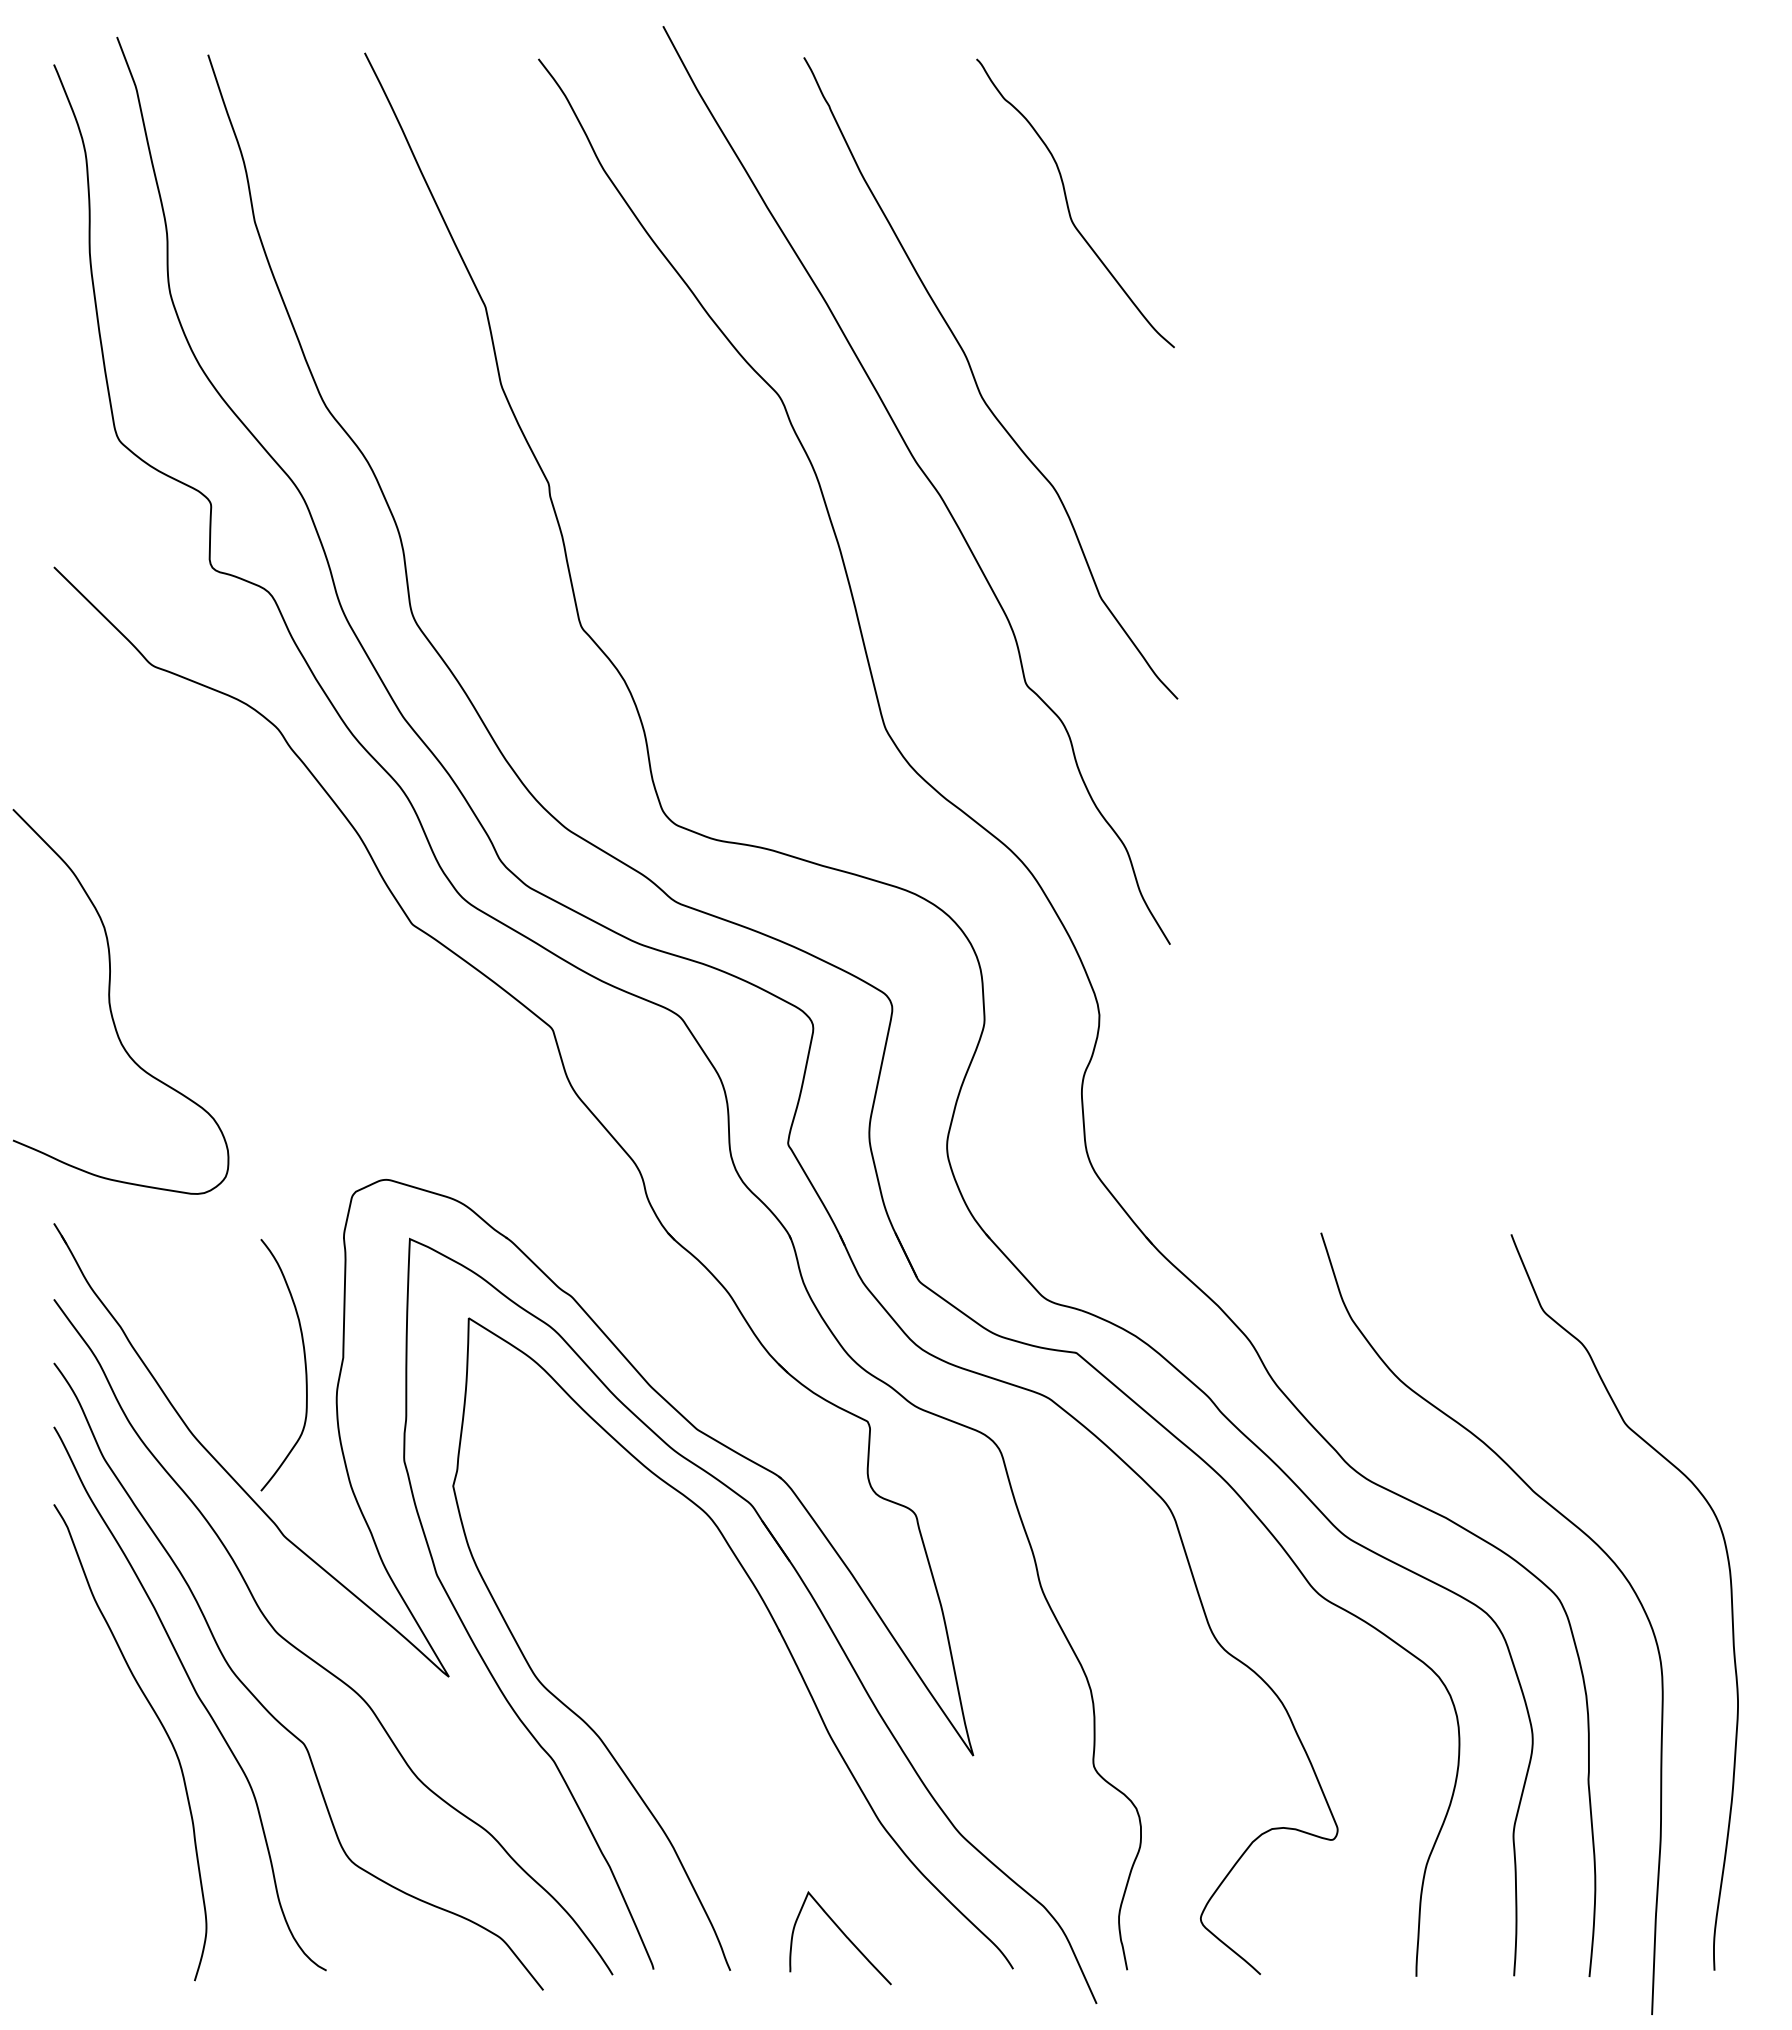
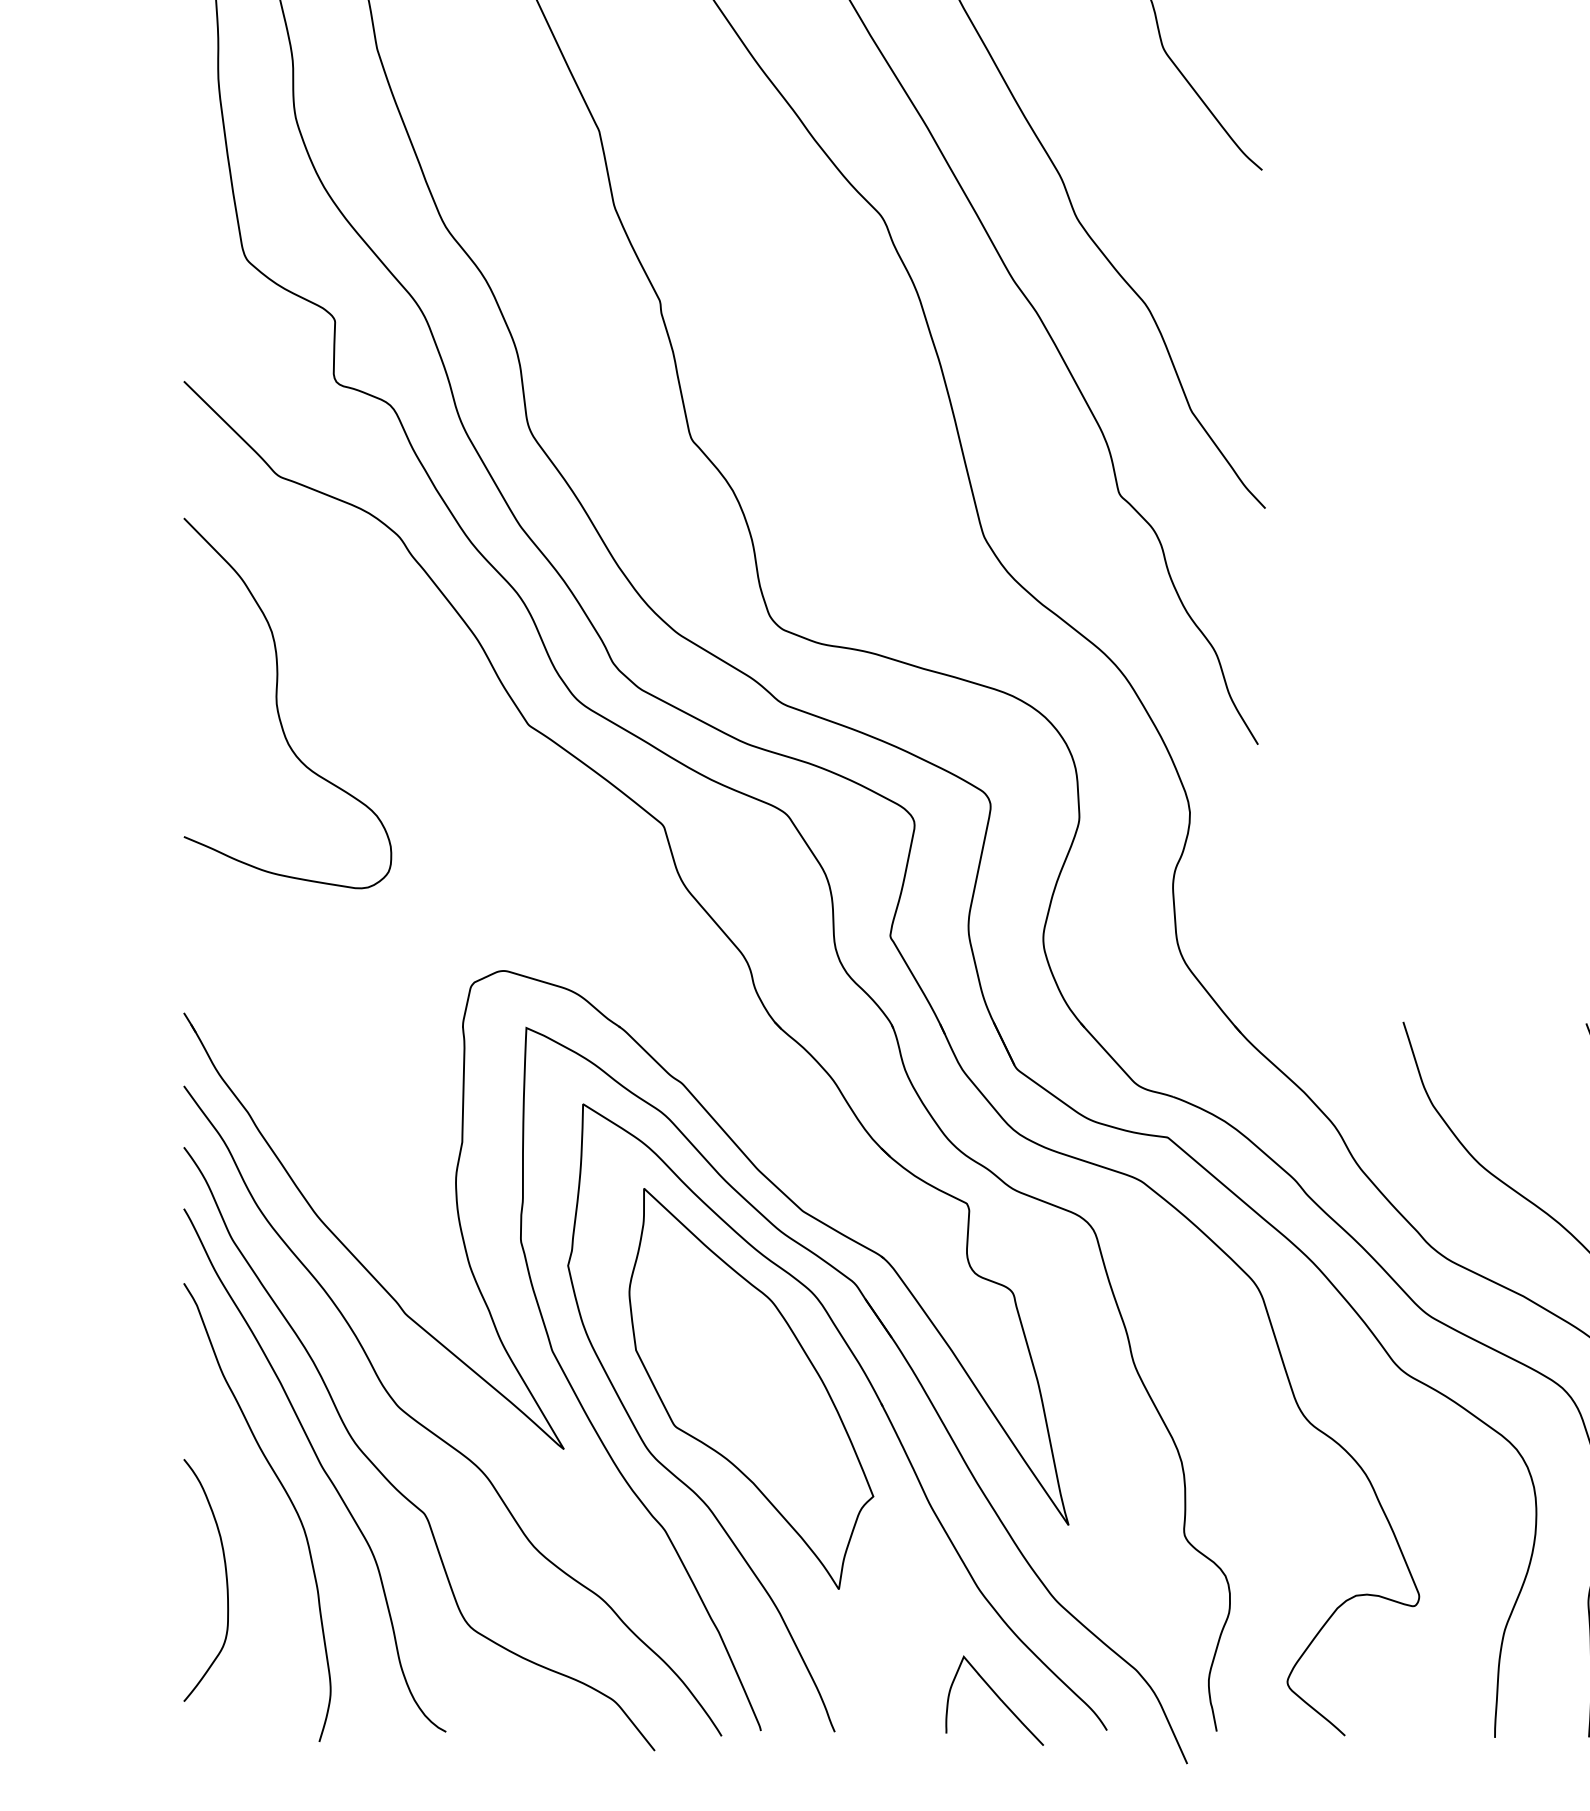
curve: (110, 1001) -> (277, 703), moved
curve: (304, 1365) -> (225, 1580), moved
part: (643, 1613) -> (751, 1388), added
curve: (843, 1934) -> (997, 1697), moved

